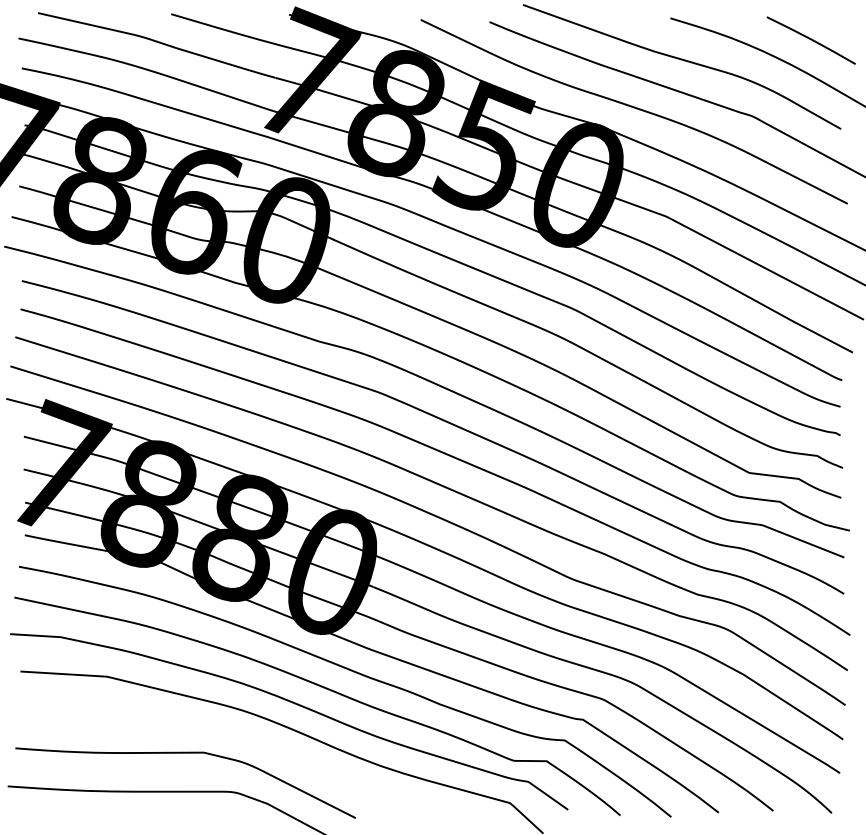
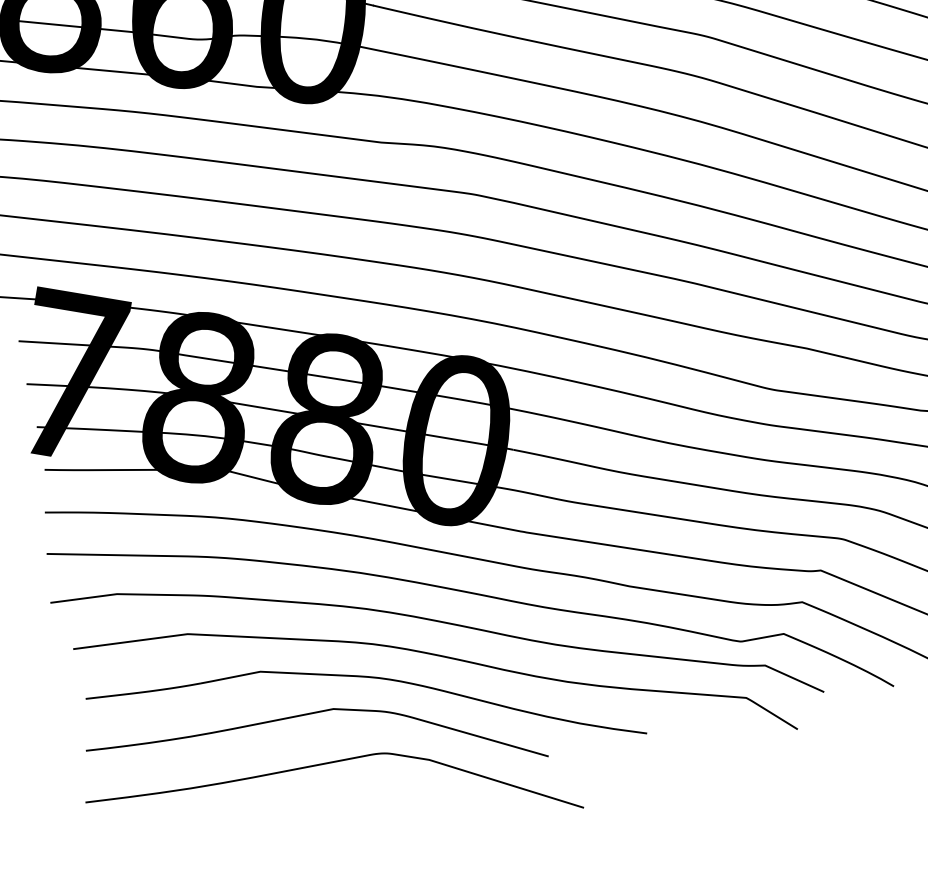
part: (231, 734) -> (365, 678), added

